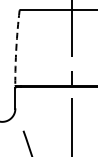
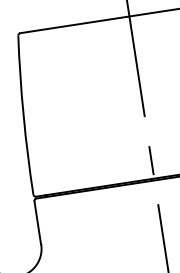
arc: (16, 48) -> (24, 116), dashed -> solid

